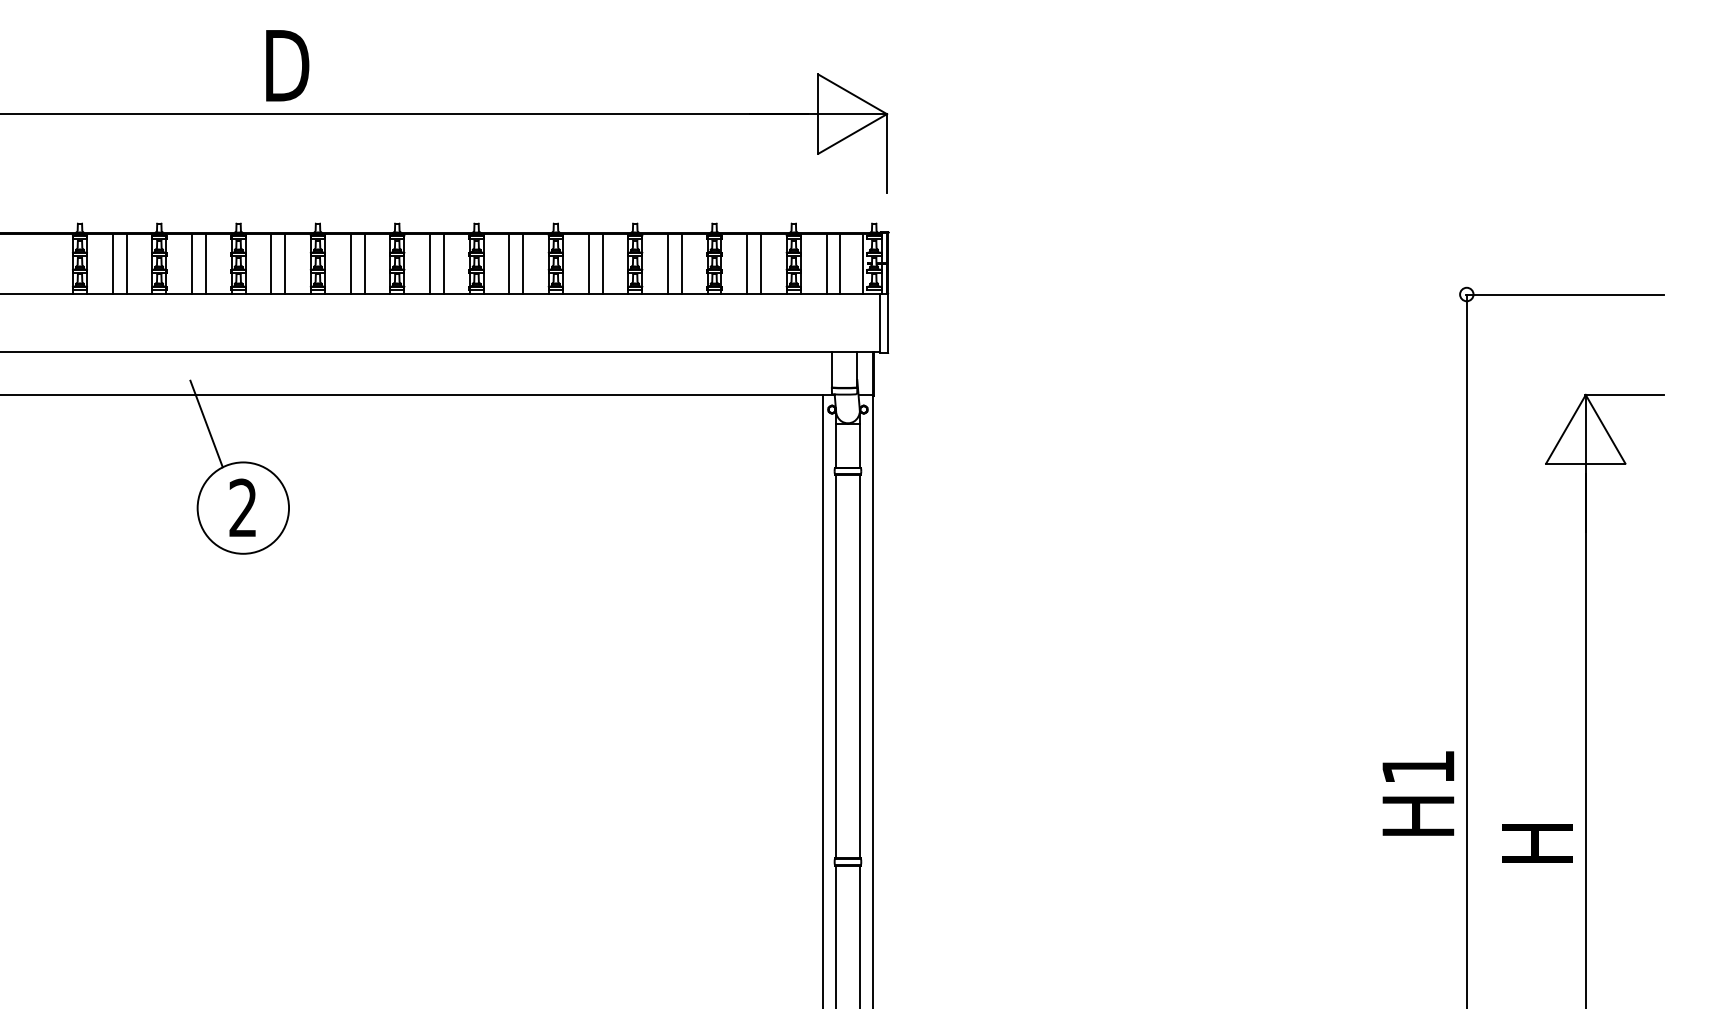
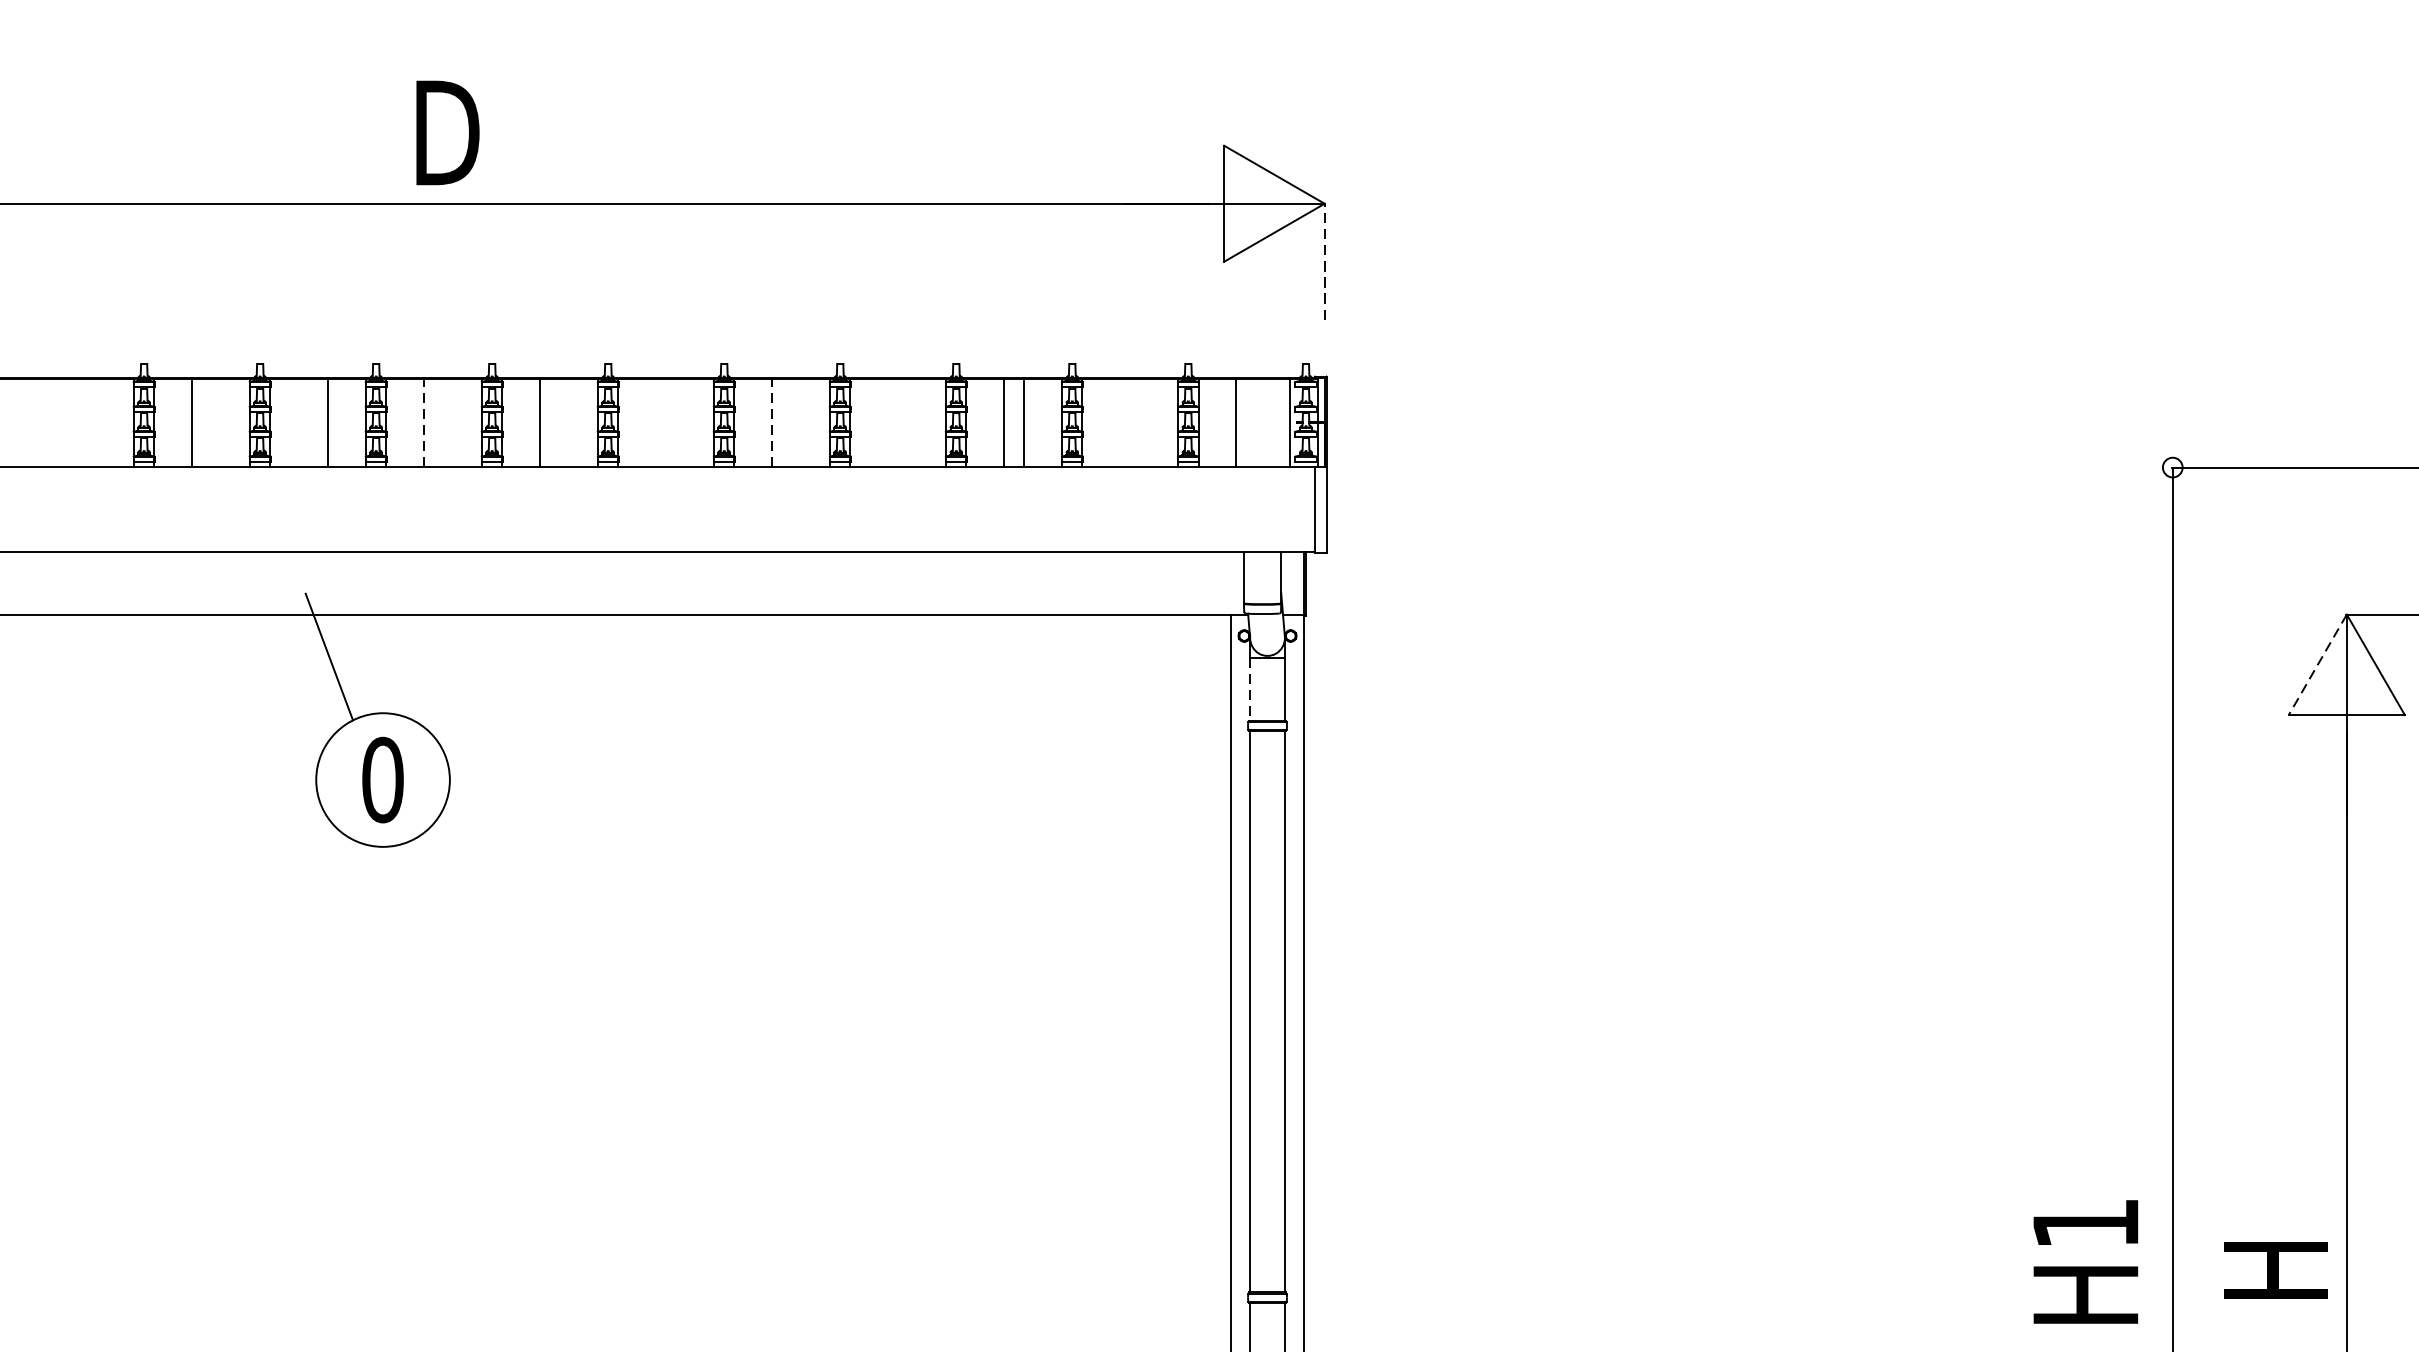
line: (887, 153) -> (1325, 261), solid -> dashed
line: (271, 263) -> (424, 422), solid -> dashed
line: (509, 263) -> (772, 422), solid -> dashed
line: (126, 264) -> (212, 423), removed
line: (192, 264) -> (308, 423), removed
line: (285, 264) -> (444, 423), removed
line: (364, 264) -> (560, 423), removed
line: (429, 264) -> (655, 423), removed
line: (443, 264) -> (675, 423), removed
line: (523, 264) -> (792, 423), removed
line: (588, 264) -> (887, 423), removed
line: (602, 264) -> (908, 423), removed
line: (747, 264) -> (1120, 423), removed
line: (761, 264) -> (1141, 423), removed
line: (840, 264) -> (1256, 423), removed
line: (1565, 429) -> (2317, 665), solid -> dashed
line: (836, 446) -> (1250, 689), solid -> dashed
text: (243, 507) -> (383, 779), 2 -> 0
text: (1418, 793) -> (2086, 1261), moved

